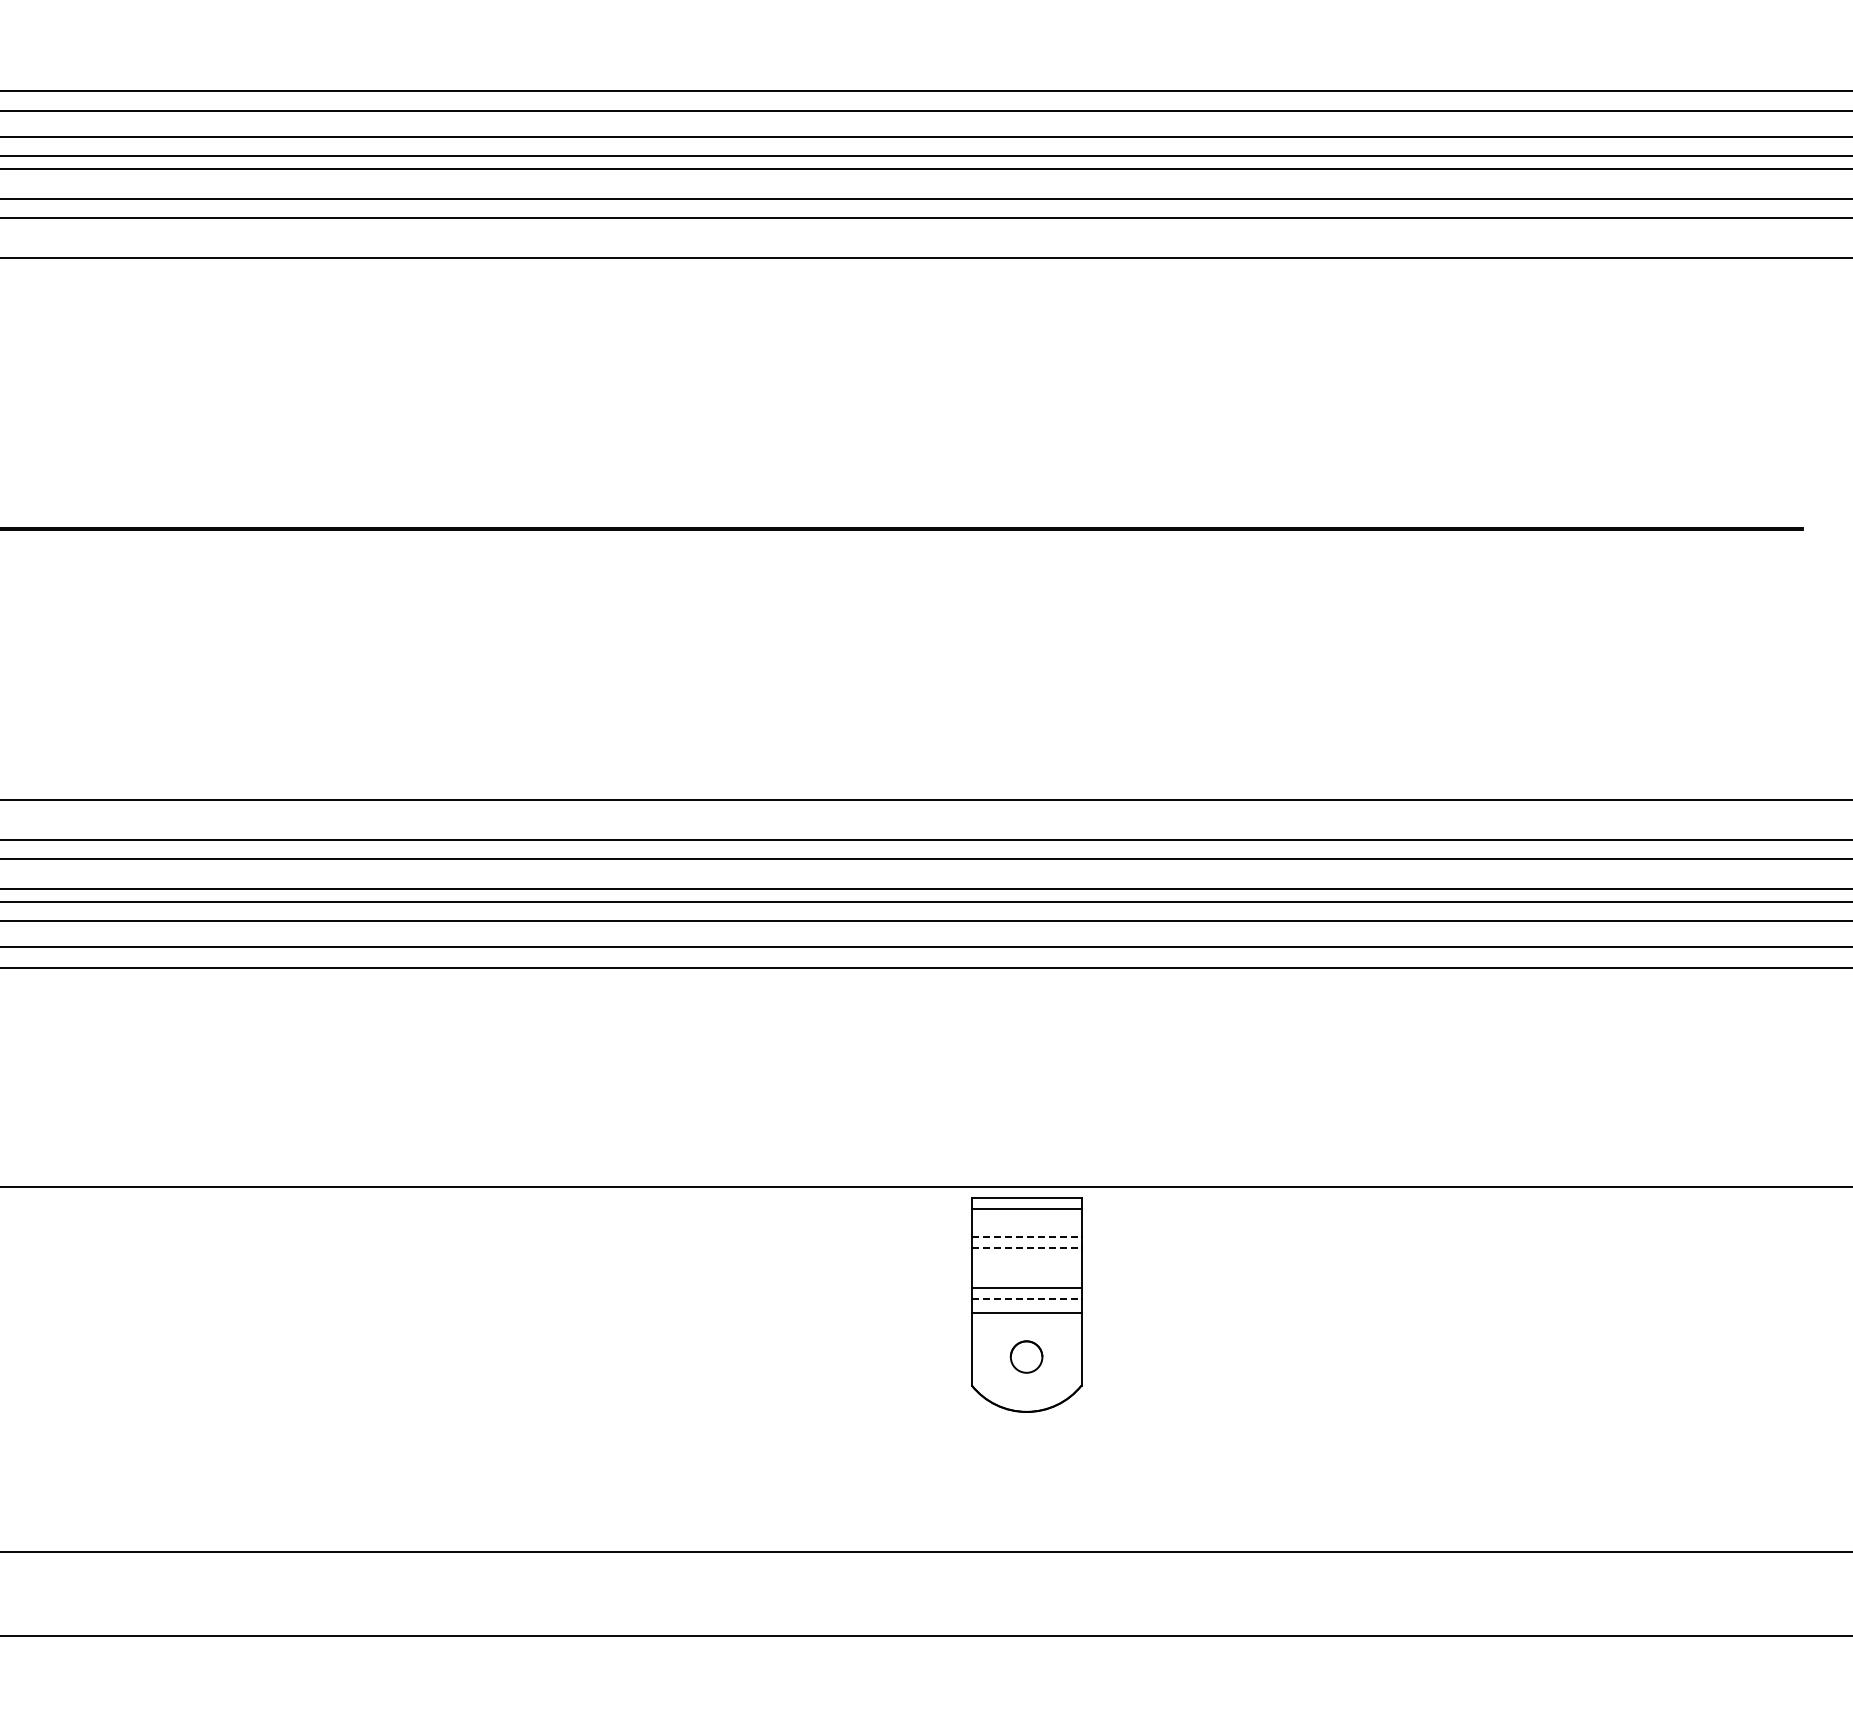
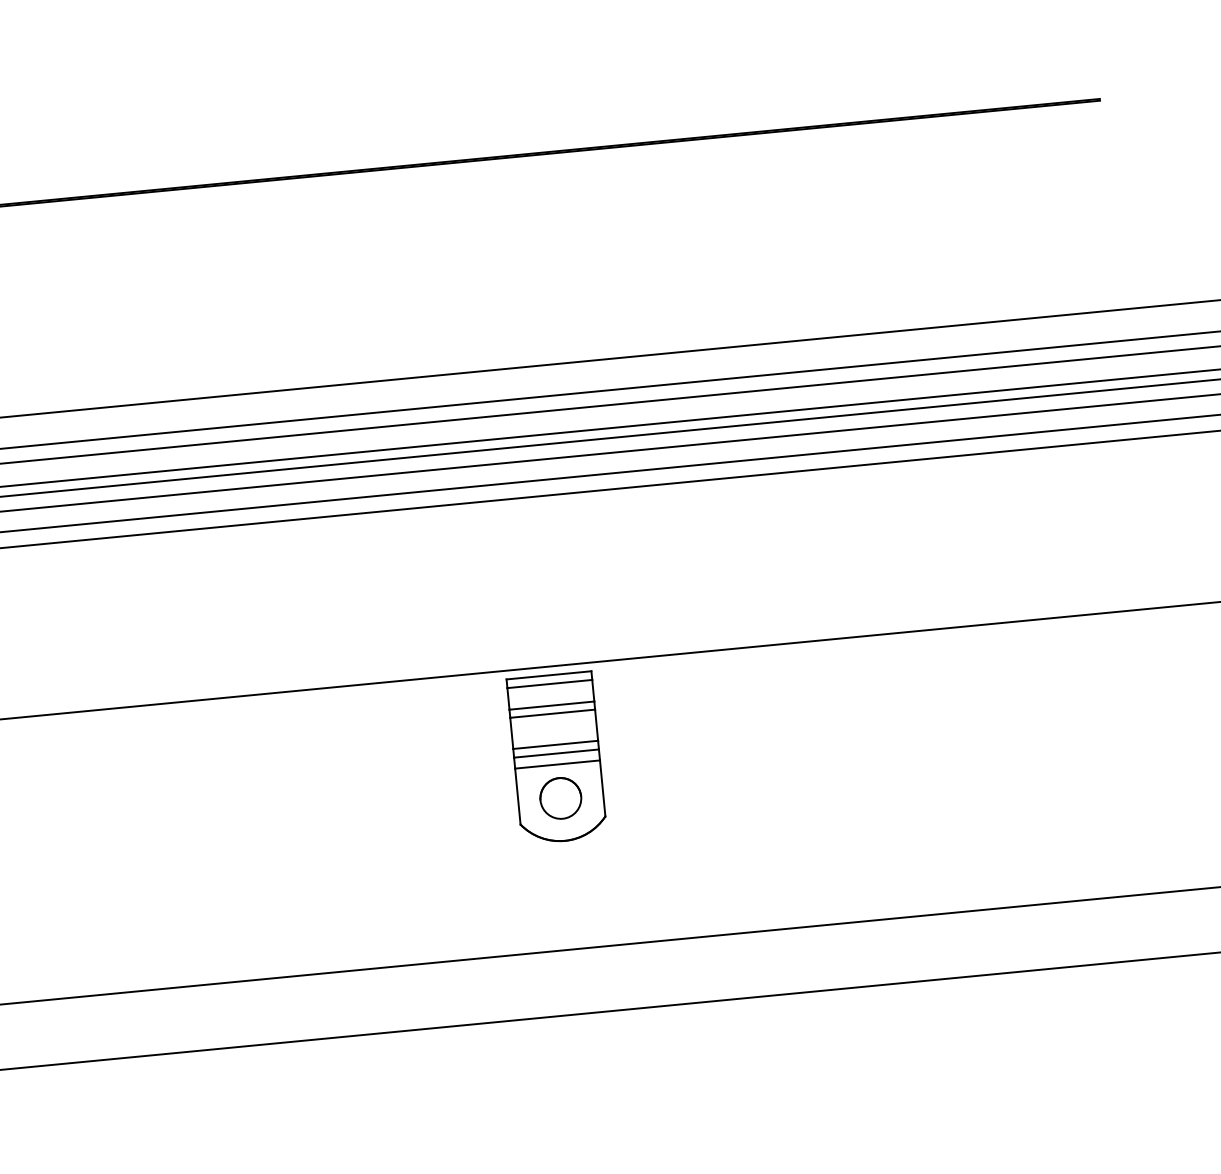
line: (1026, 1237) -> (551, 705), dashed -> solid
line: (1026, 1247) -> (552, 713), dashed -> solid
line: (1026, 1299) -> (556, 753), dashed -> solid
part: (1026, 1356) -> (560, 797), size x1.67

